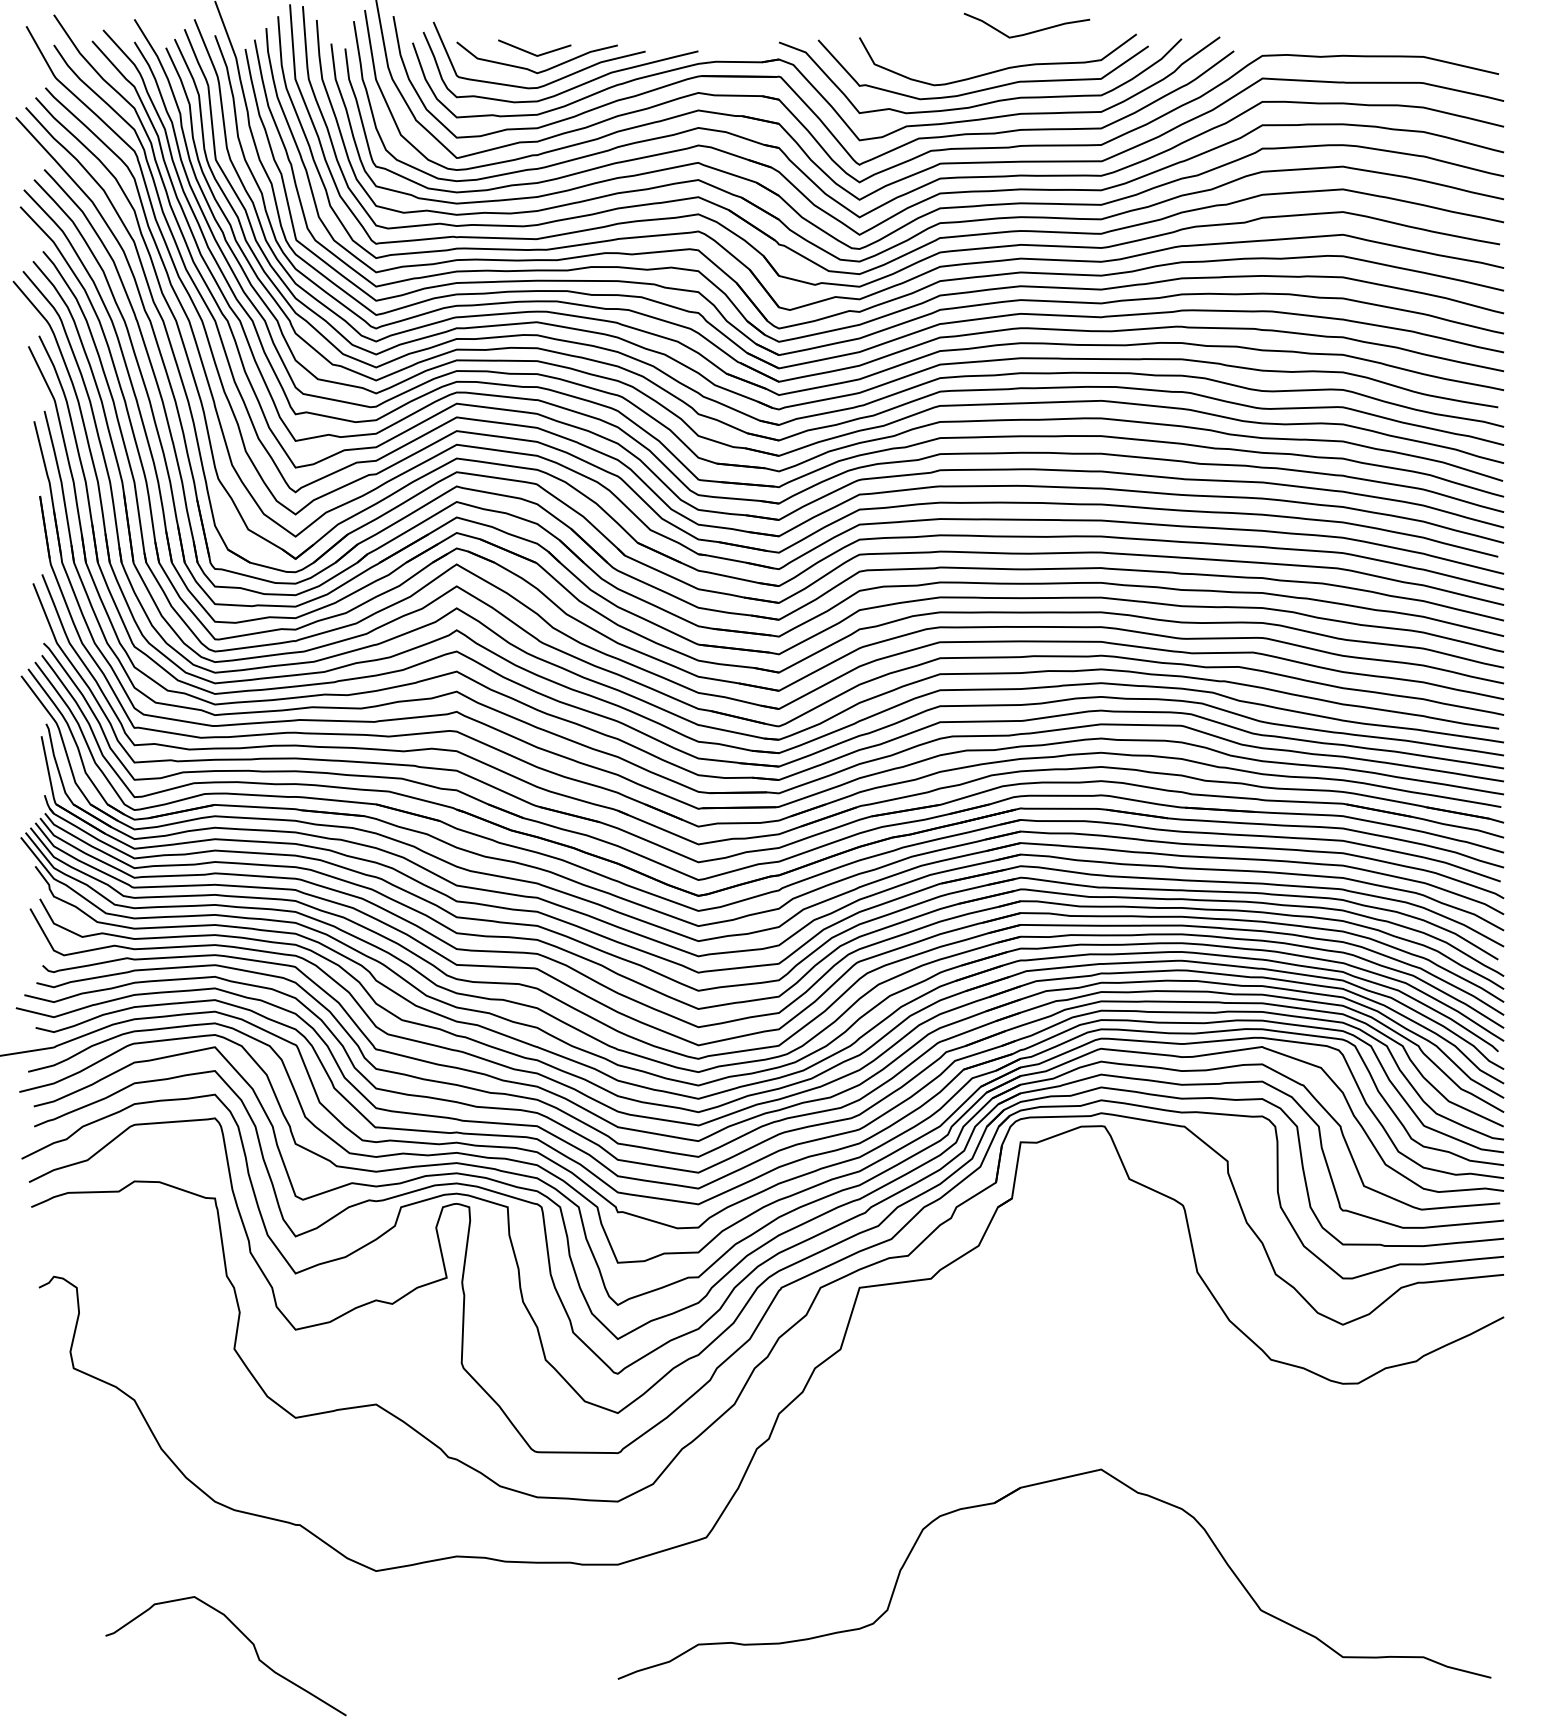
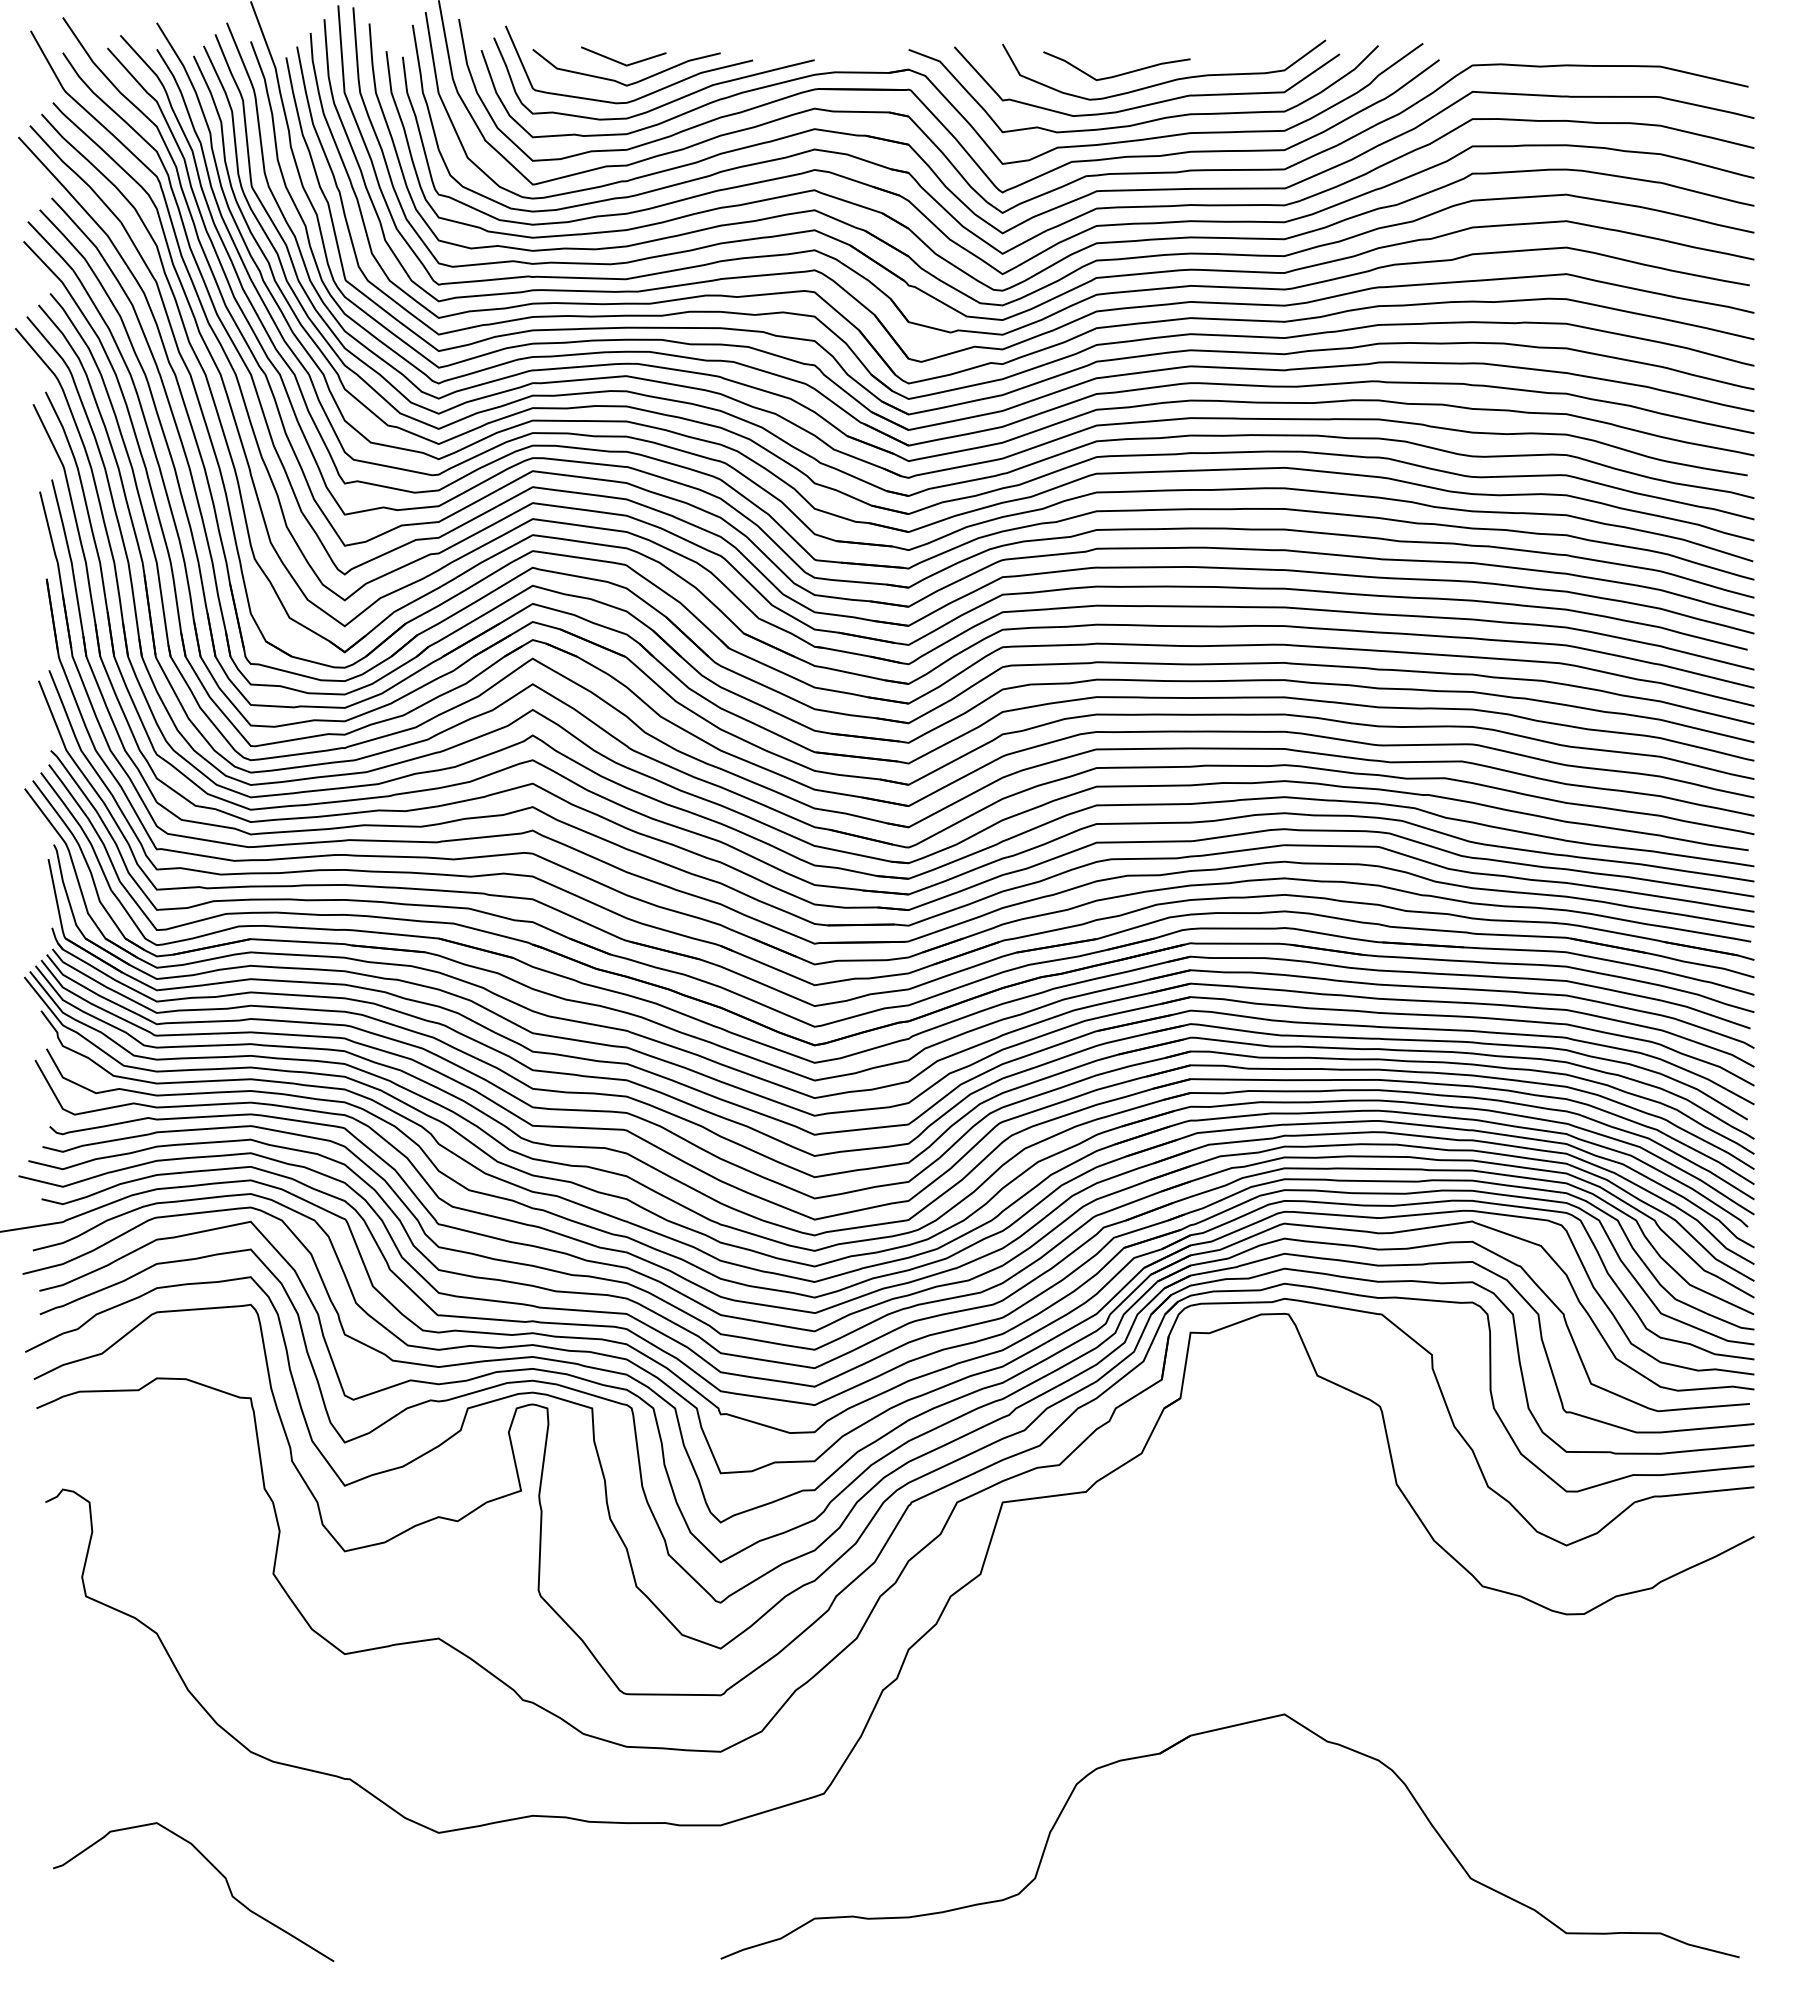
curve: (1027, 32) -> (1117, 74), moved
curve: (244, 1636) -> (215, 1869), moved

